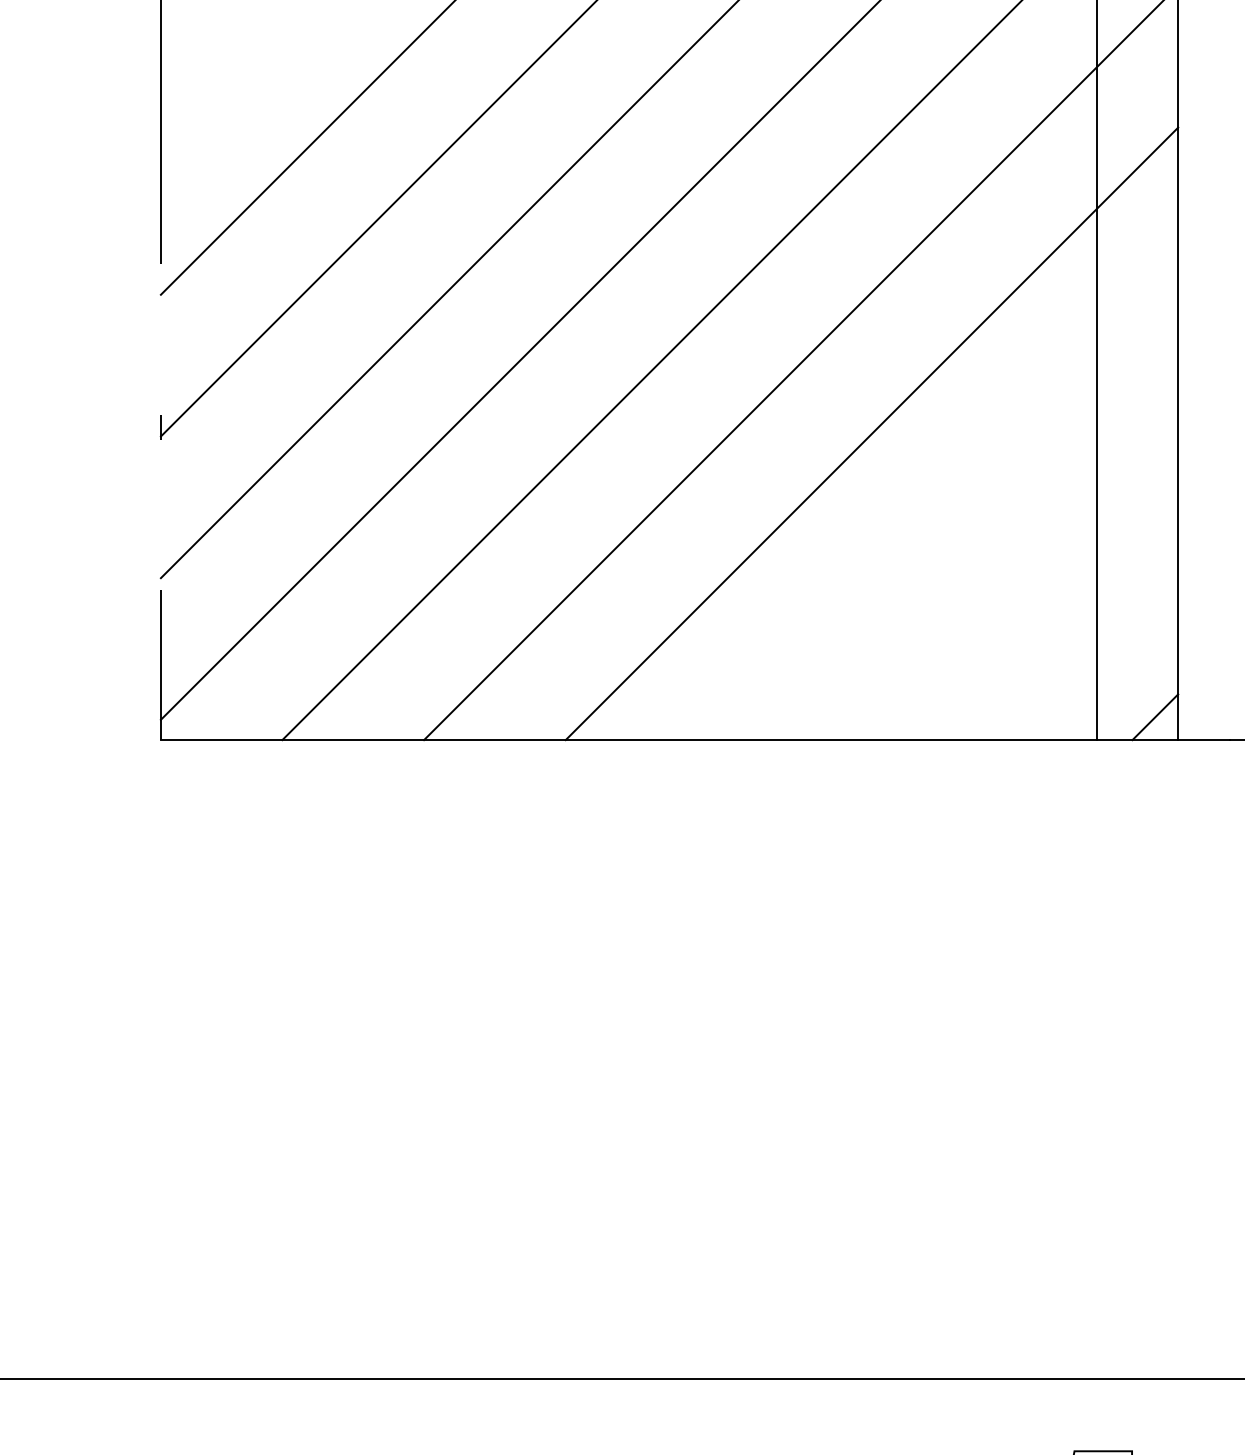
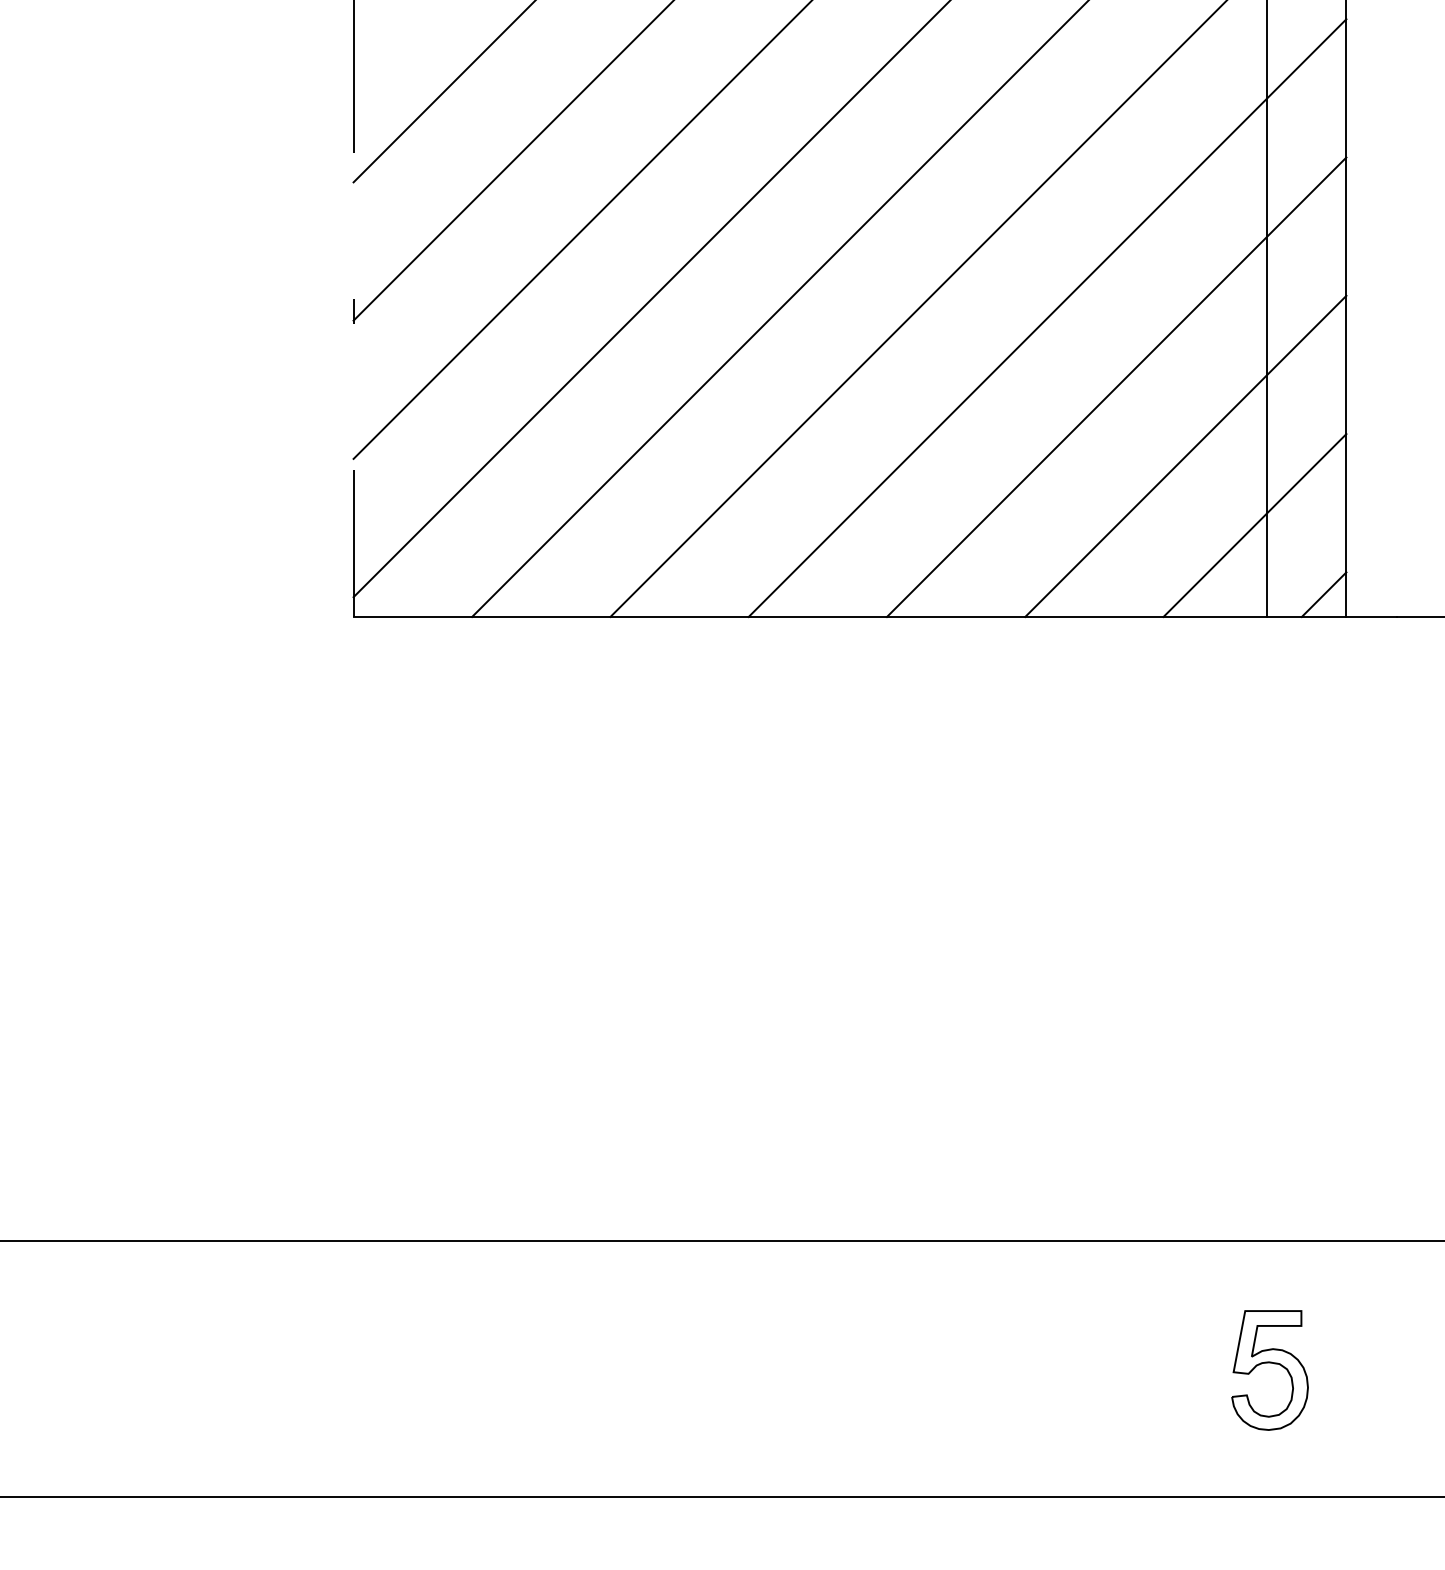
line: (942, 504) -> (1116, 387), added
line: (1013, 575) -> (1185, 456), added
line: (1084, 646) -> (1254, 525), added

